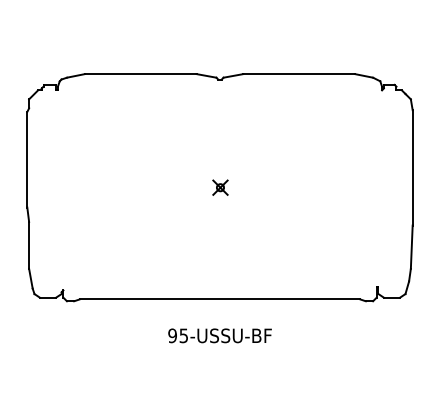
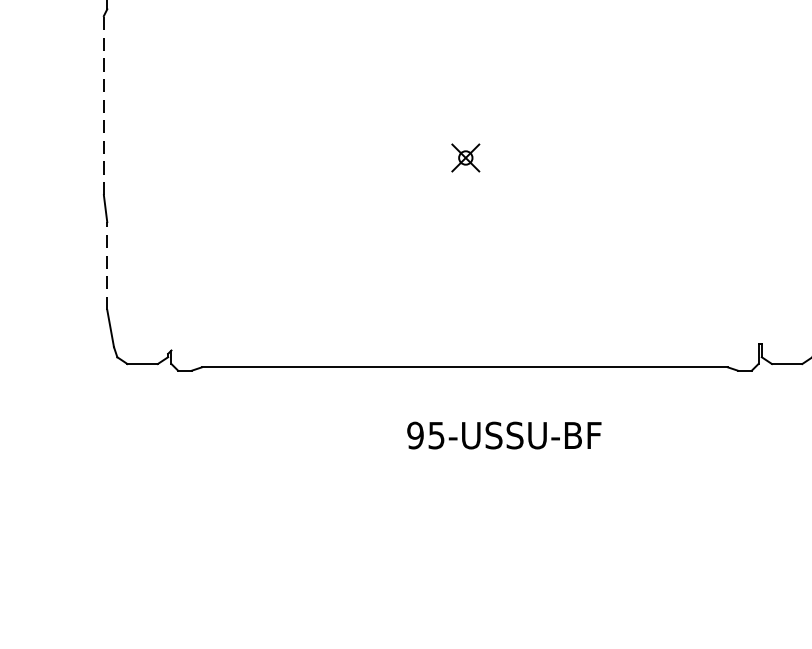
line: (27, 159) -> (104, 105), solid -> dashed
line: (29, 244) -> (107, 264), solid -> dashed
text: (219, 335) -> (503, 434), moved

